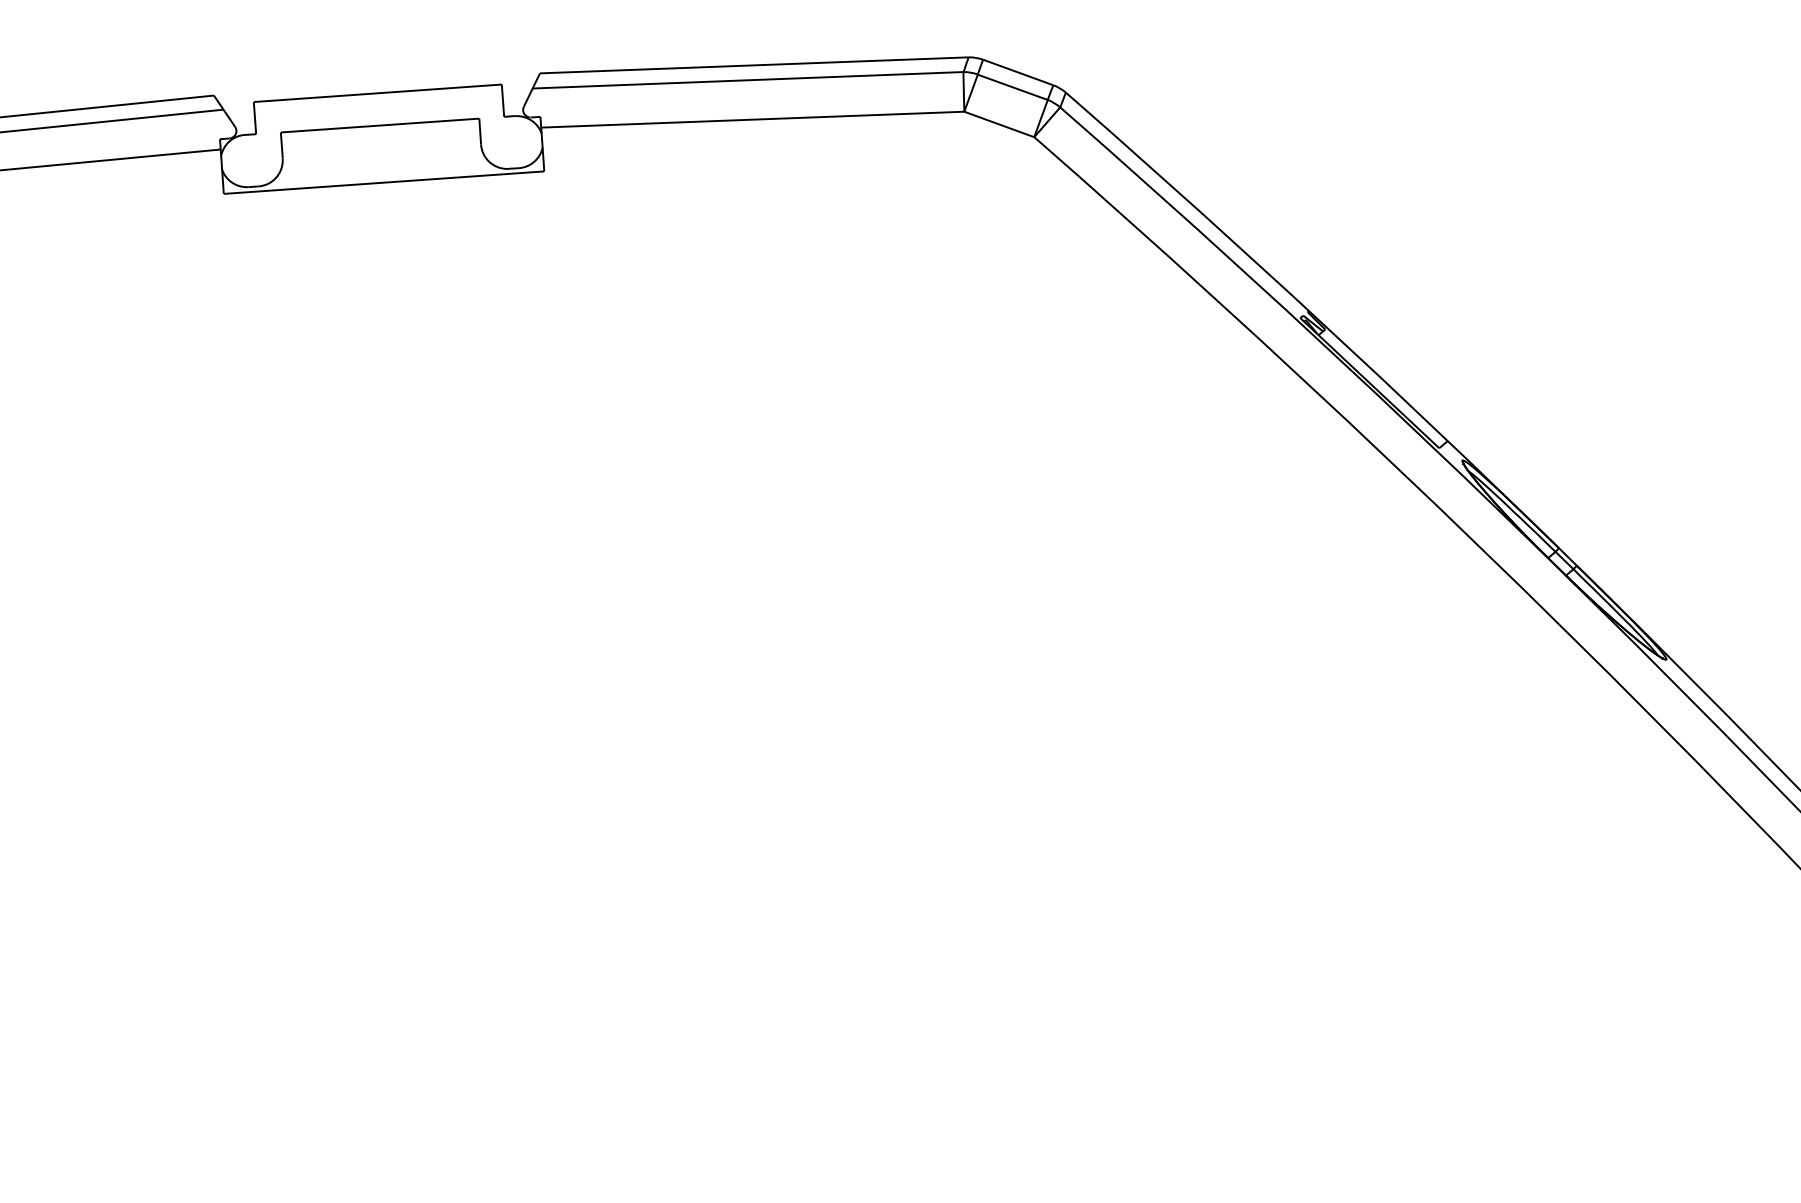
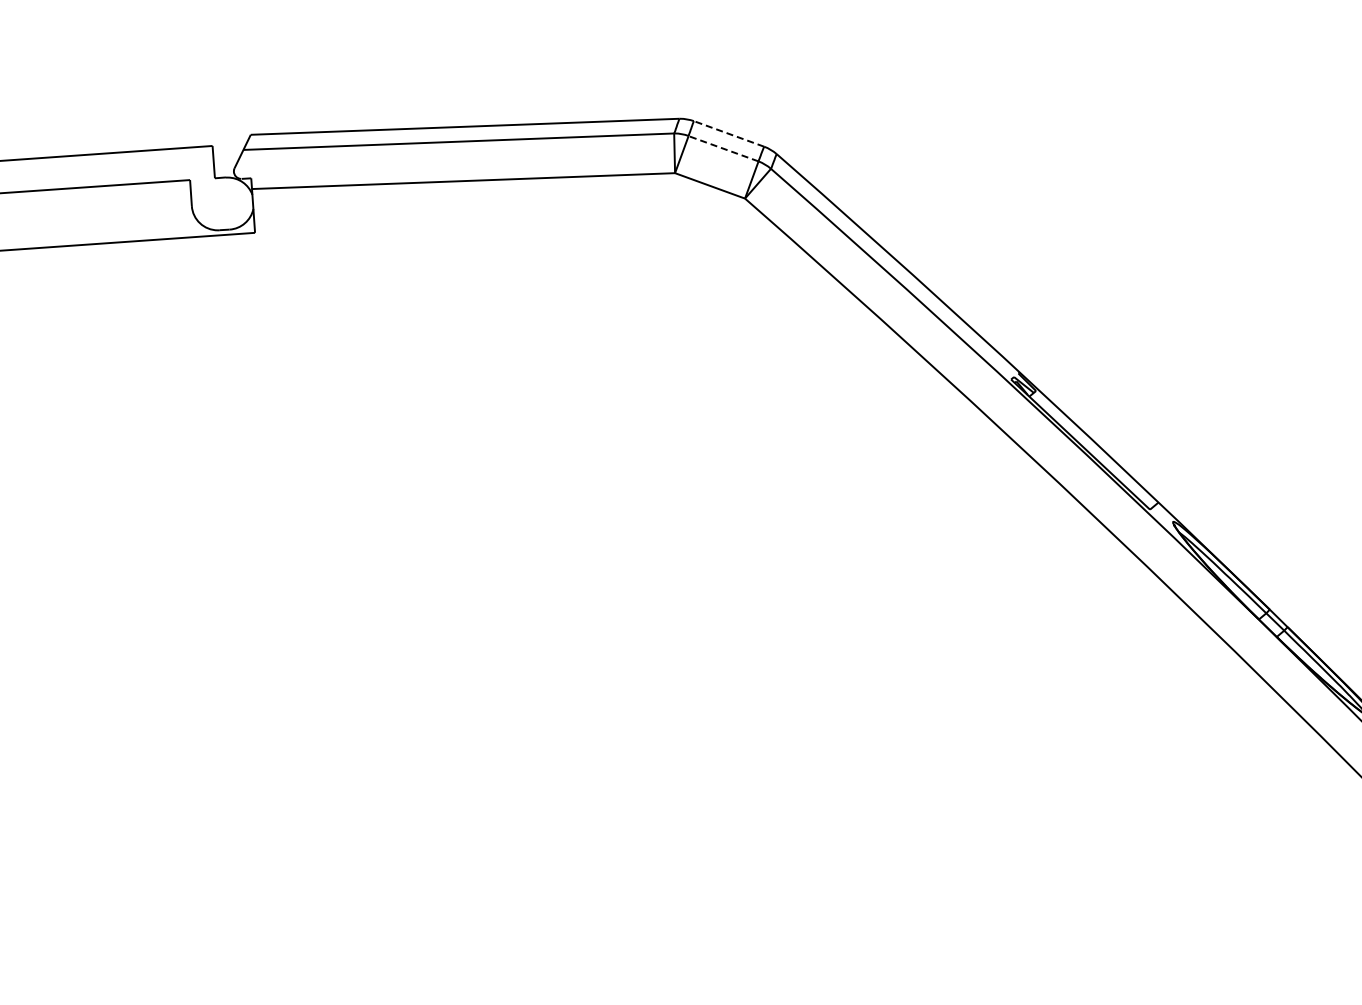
line: (1017, 72) -> (728, 133), solid -> dashed
line: (1012, 87) -> (723, 148), solid -> dashed

